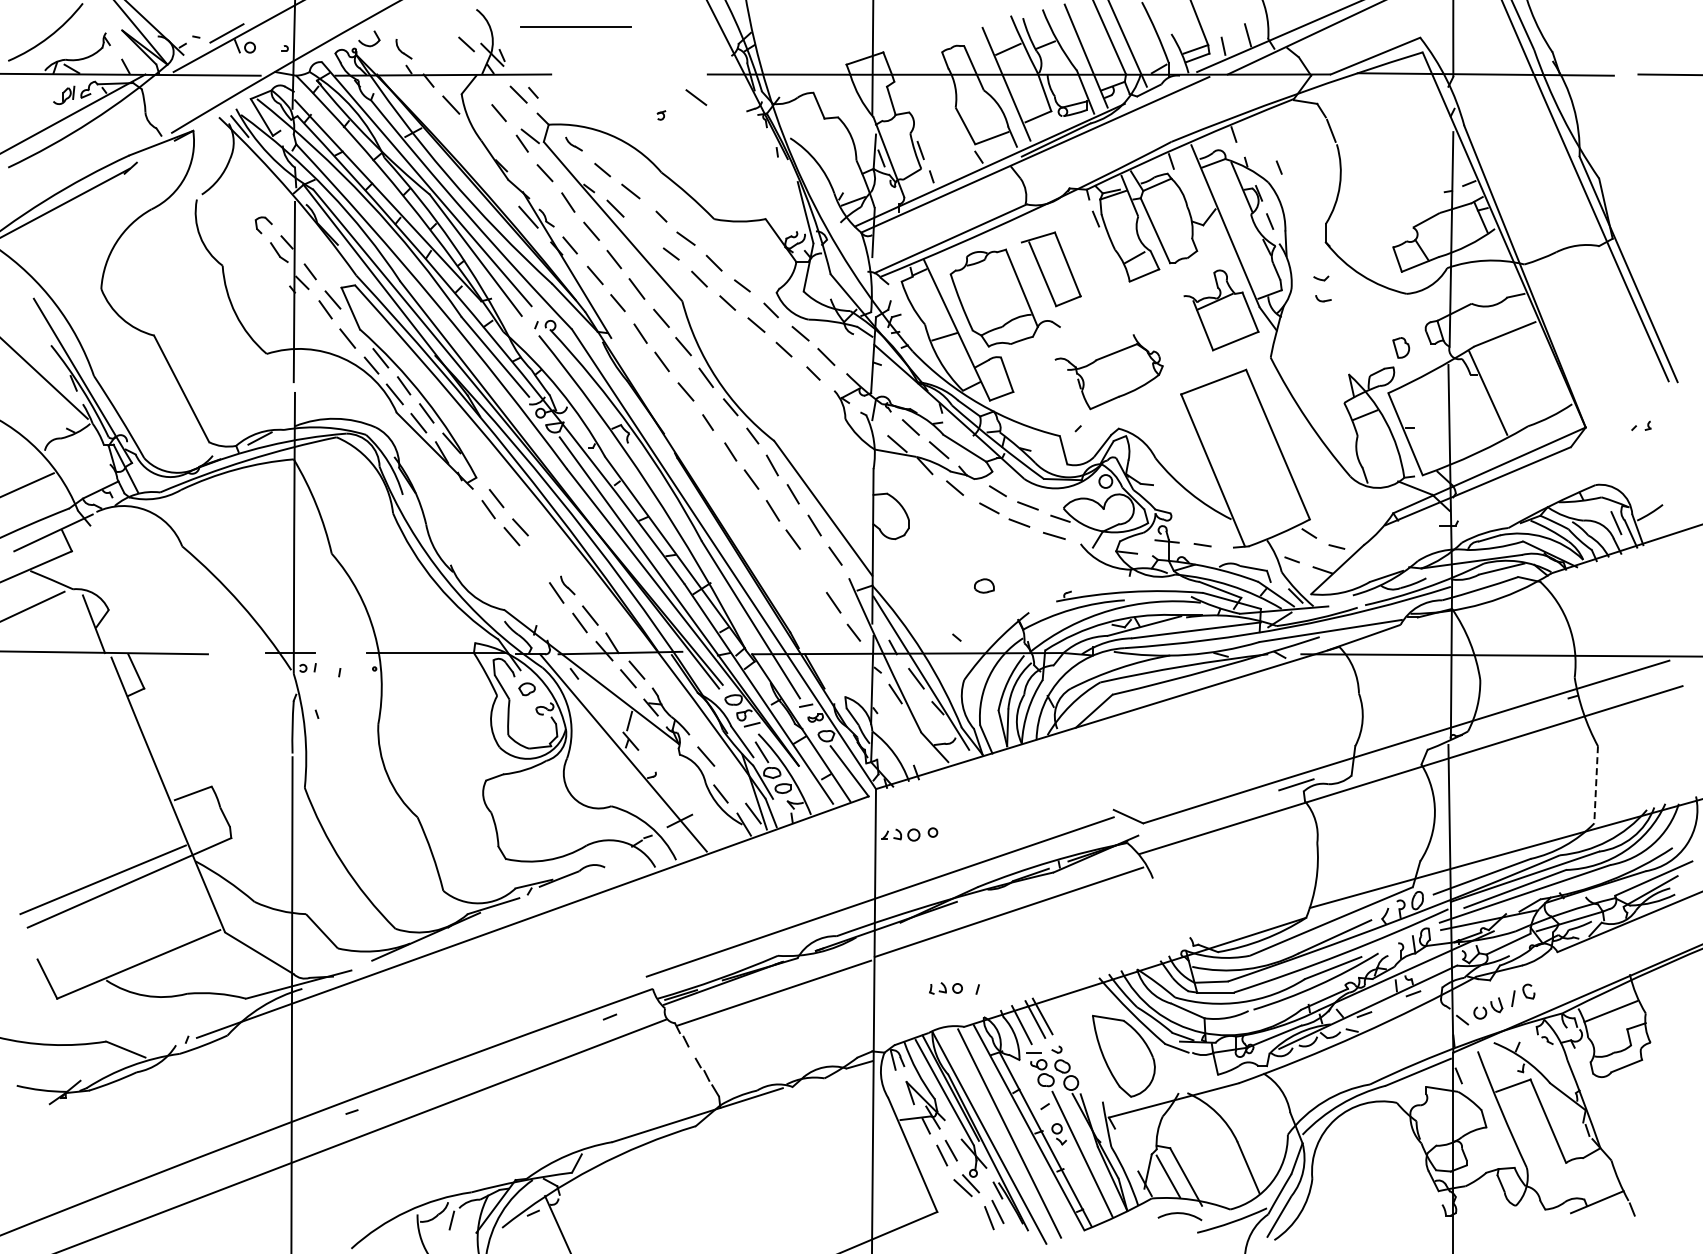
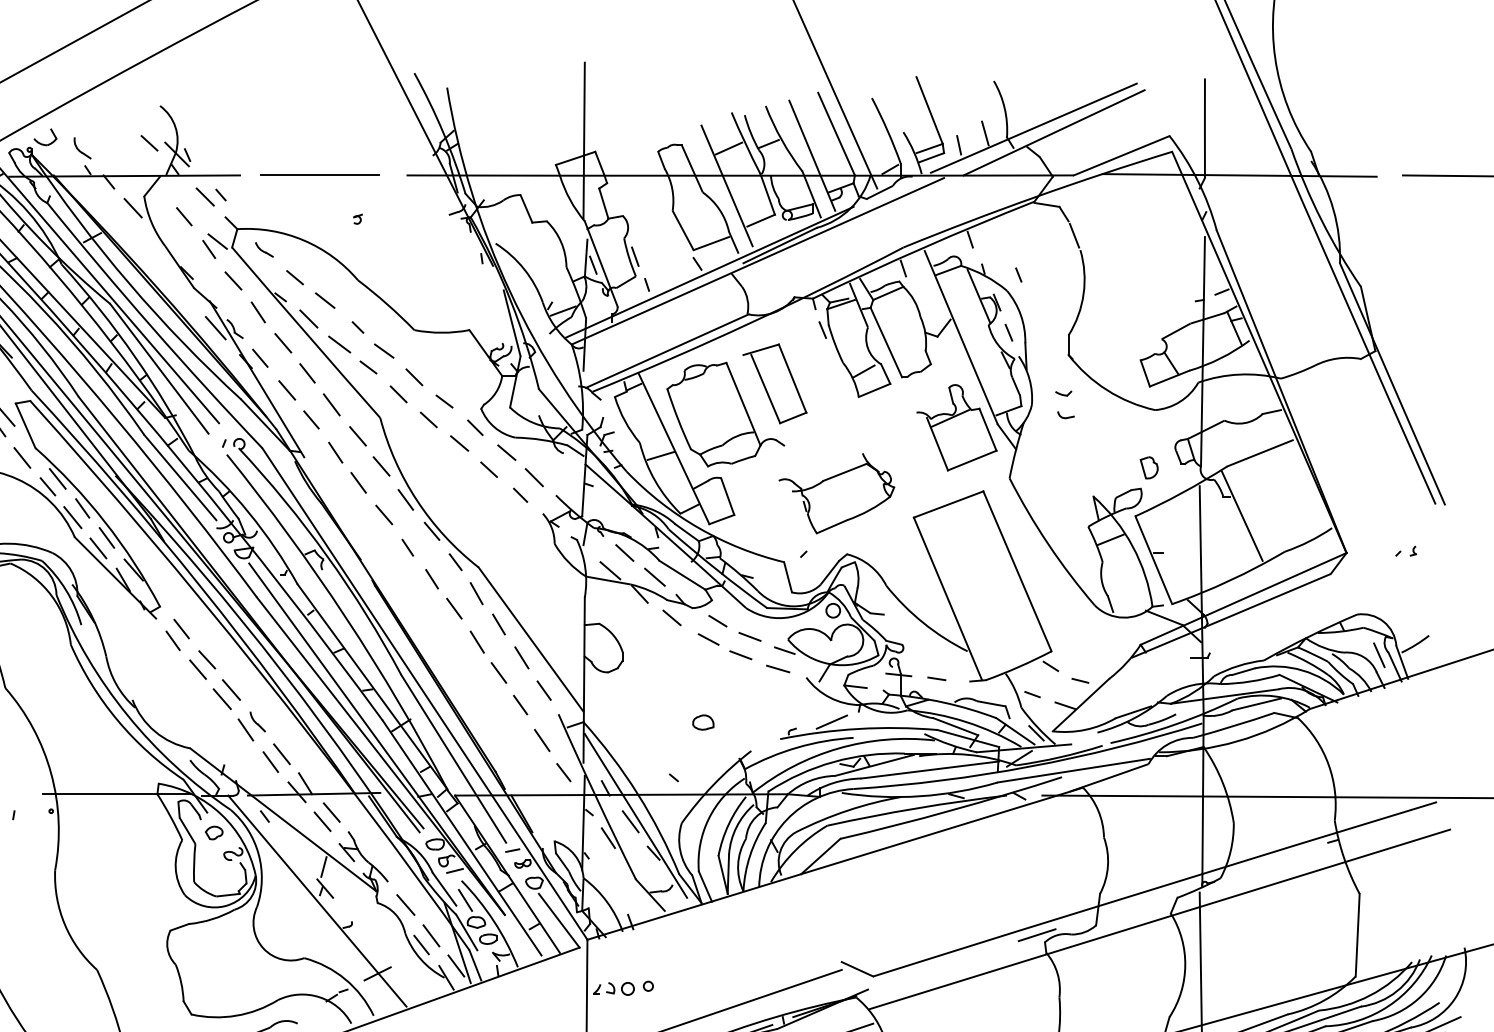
line: (575, 26) -> (319, 174), moved
line: (696, 97) -> (339, 344), moved
line: (543, 555) -> (231, 689), added
line: (534, 563) -> (222, 698), added
line: (813, 569) -> (520, 704), added
line: (1104, 585) -> (831, 722), added
line: (1596, 784) -> (1358, 934), dashed -> solid
line: (729, 785) -> (430, 935), added

